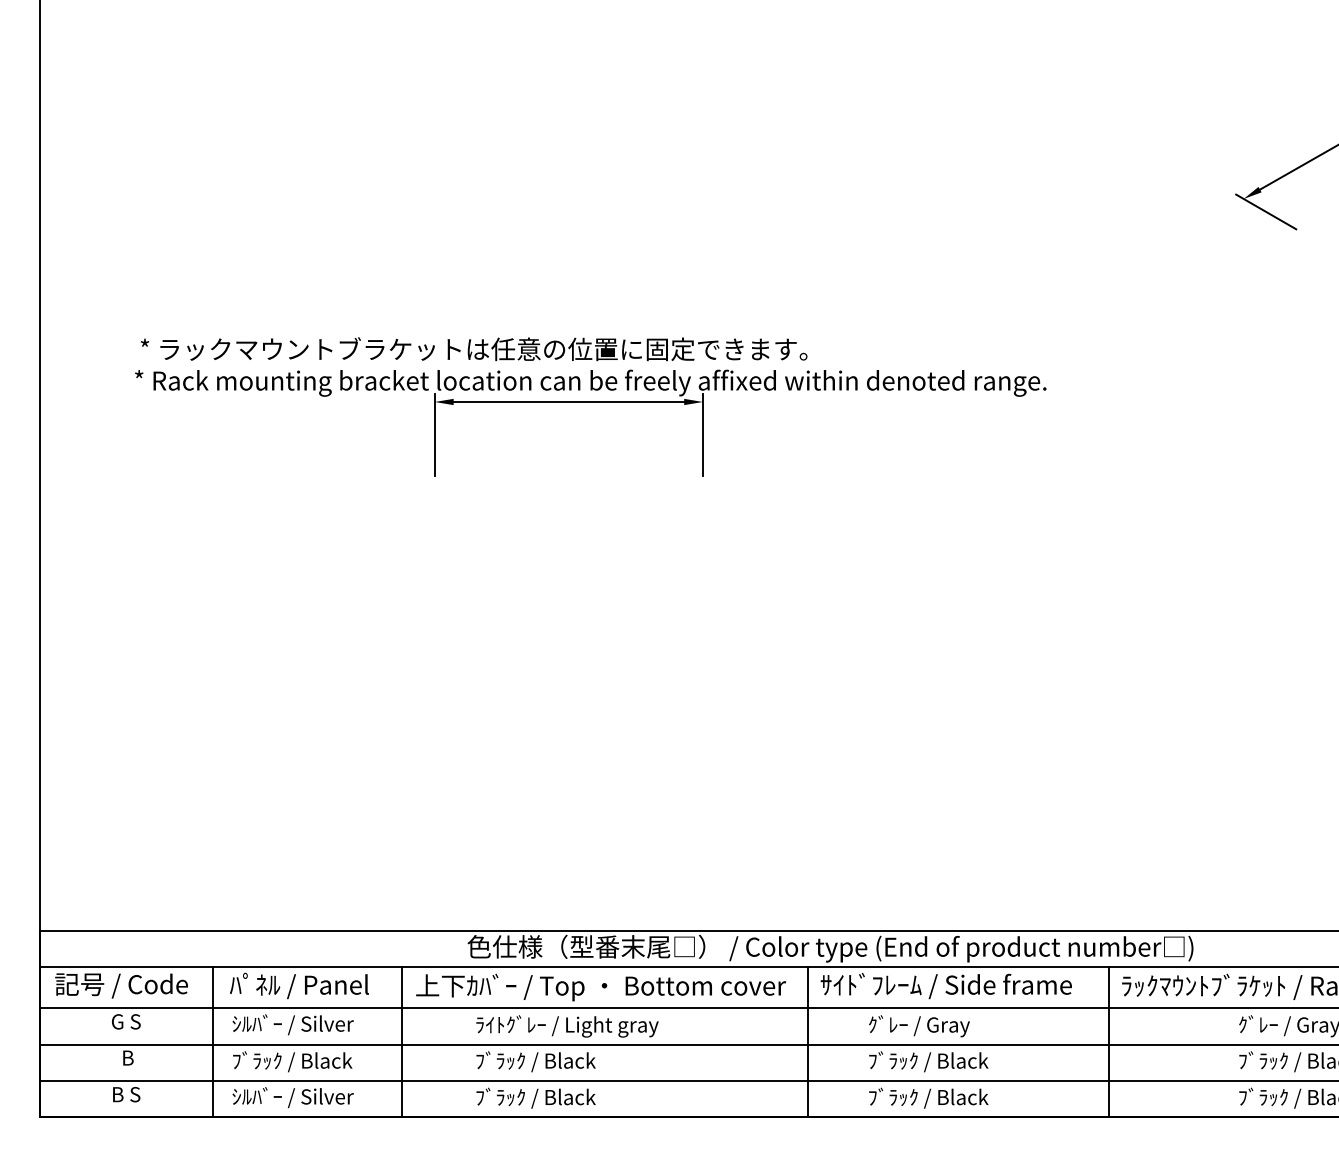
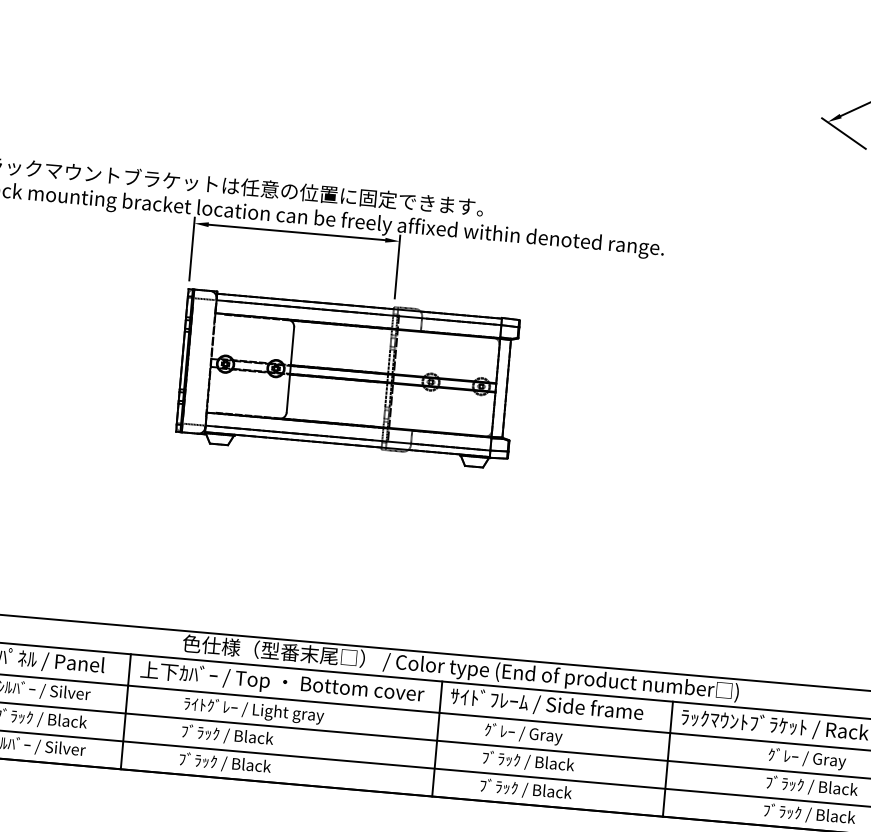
part: (651, 586) -> (347, 379), added

